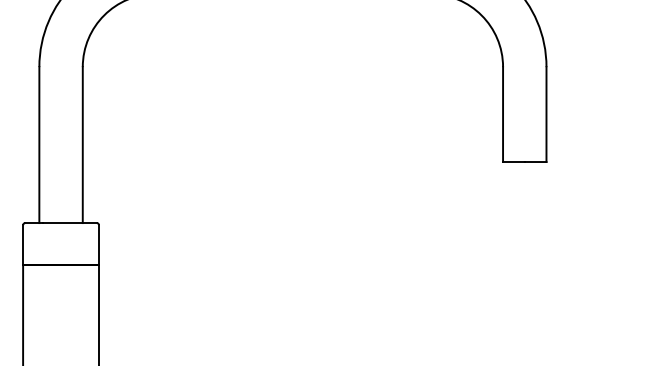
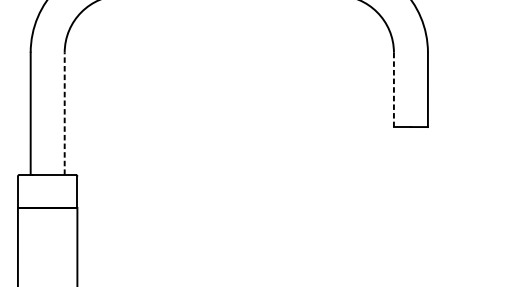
line: (503, 115) -> (394, 90), solid -> dashed
line: (82, 145) -> (64, 114), solid -> dashed

